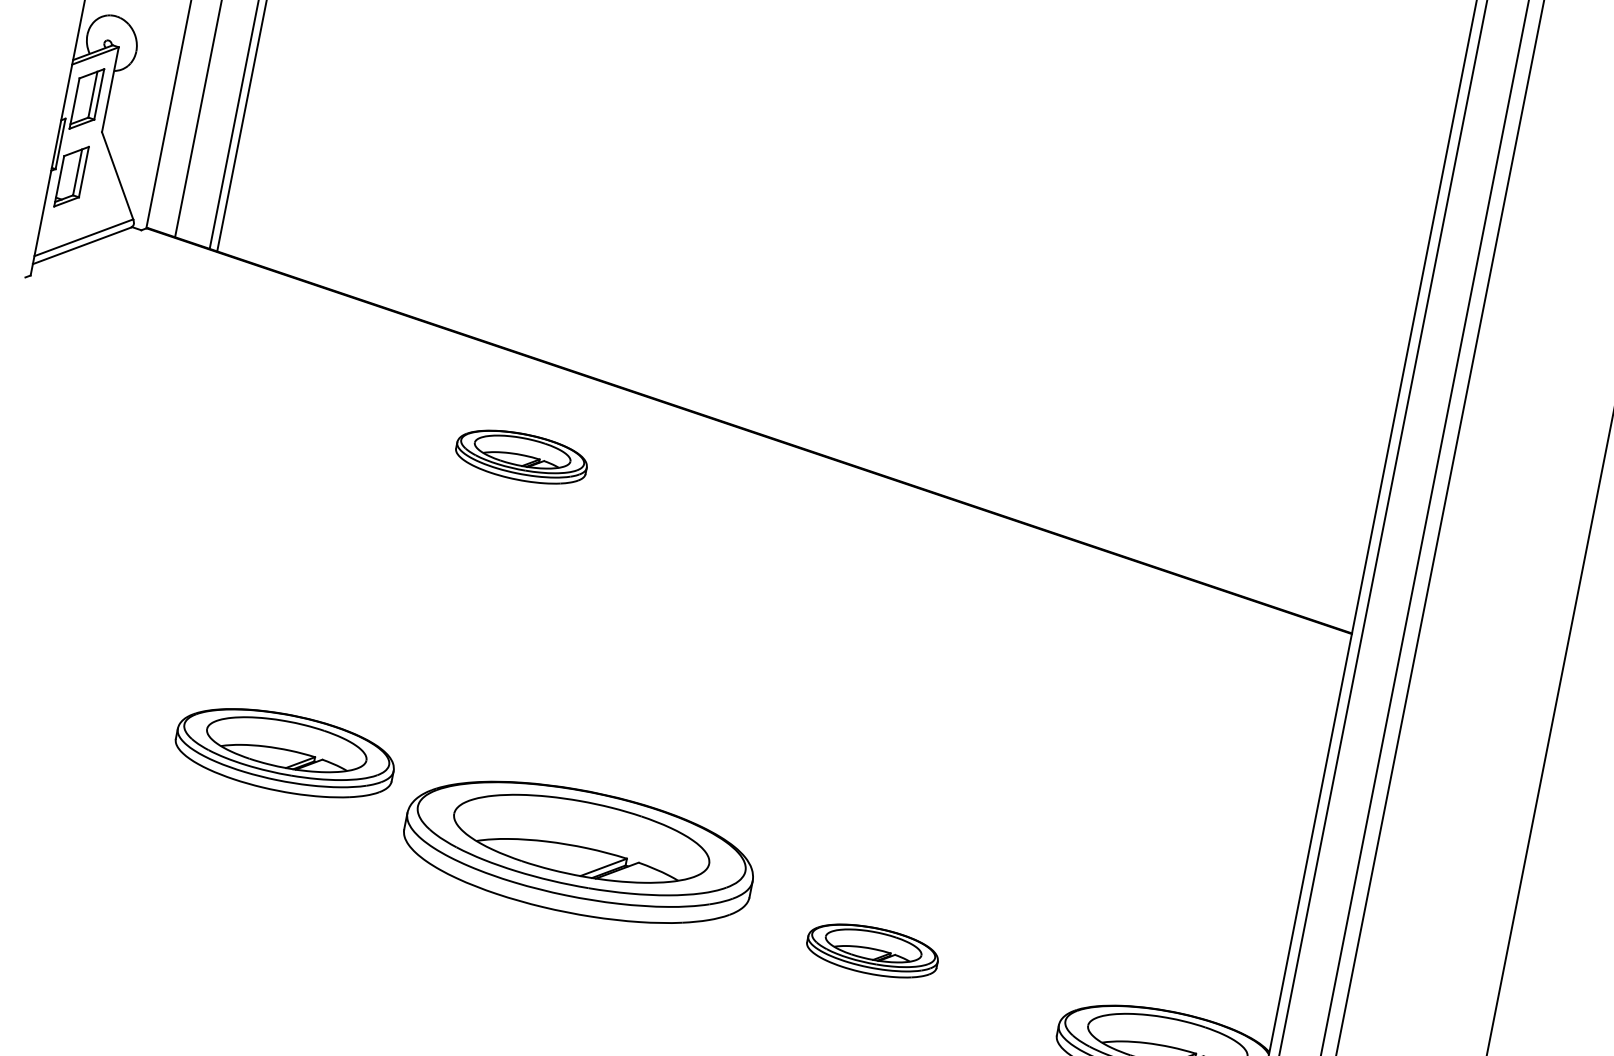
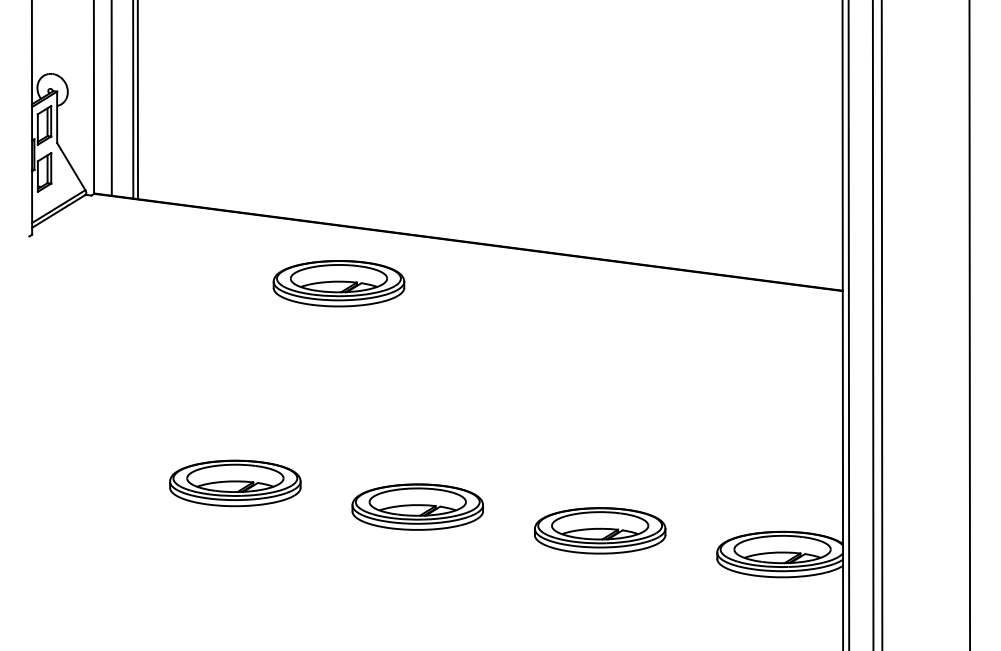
part: (520, 456) -> (338, 283), size x1.67
part: (578, 850) -> (417, 506), size x0.62
part: (873, 950) -> (600, 530), size x1.67

